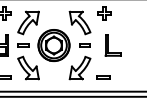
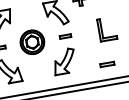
part: (53, 45) -> (31, 42), size x0.7
part: (112, 45) -> (106, 29), moved
part: (103, 77) -> (106, 64), moved

